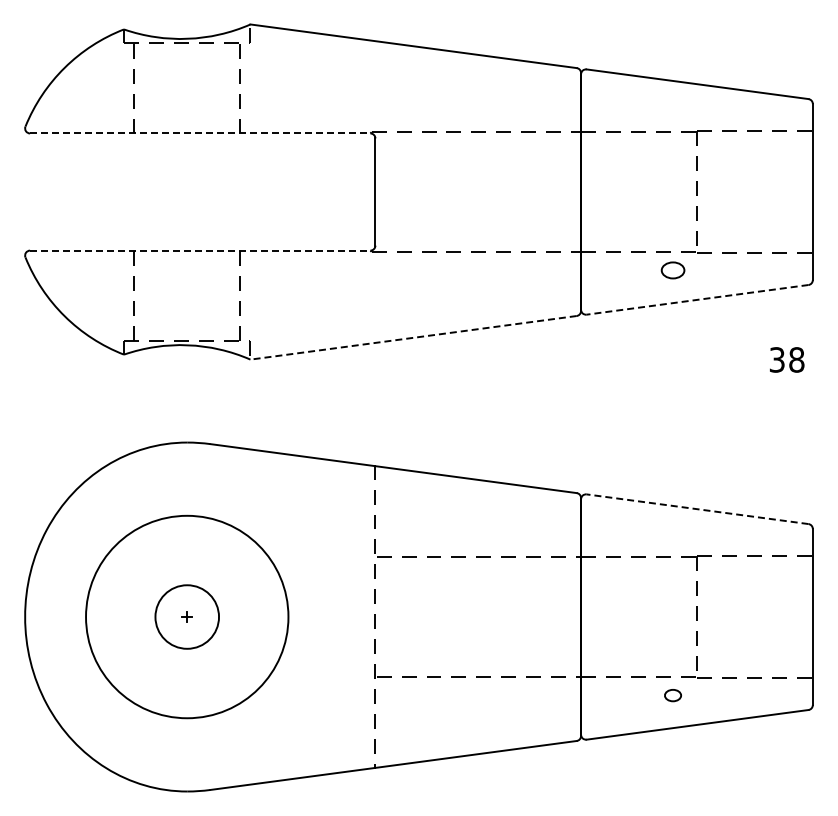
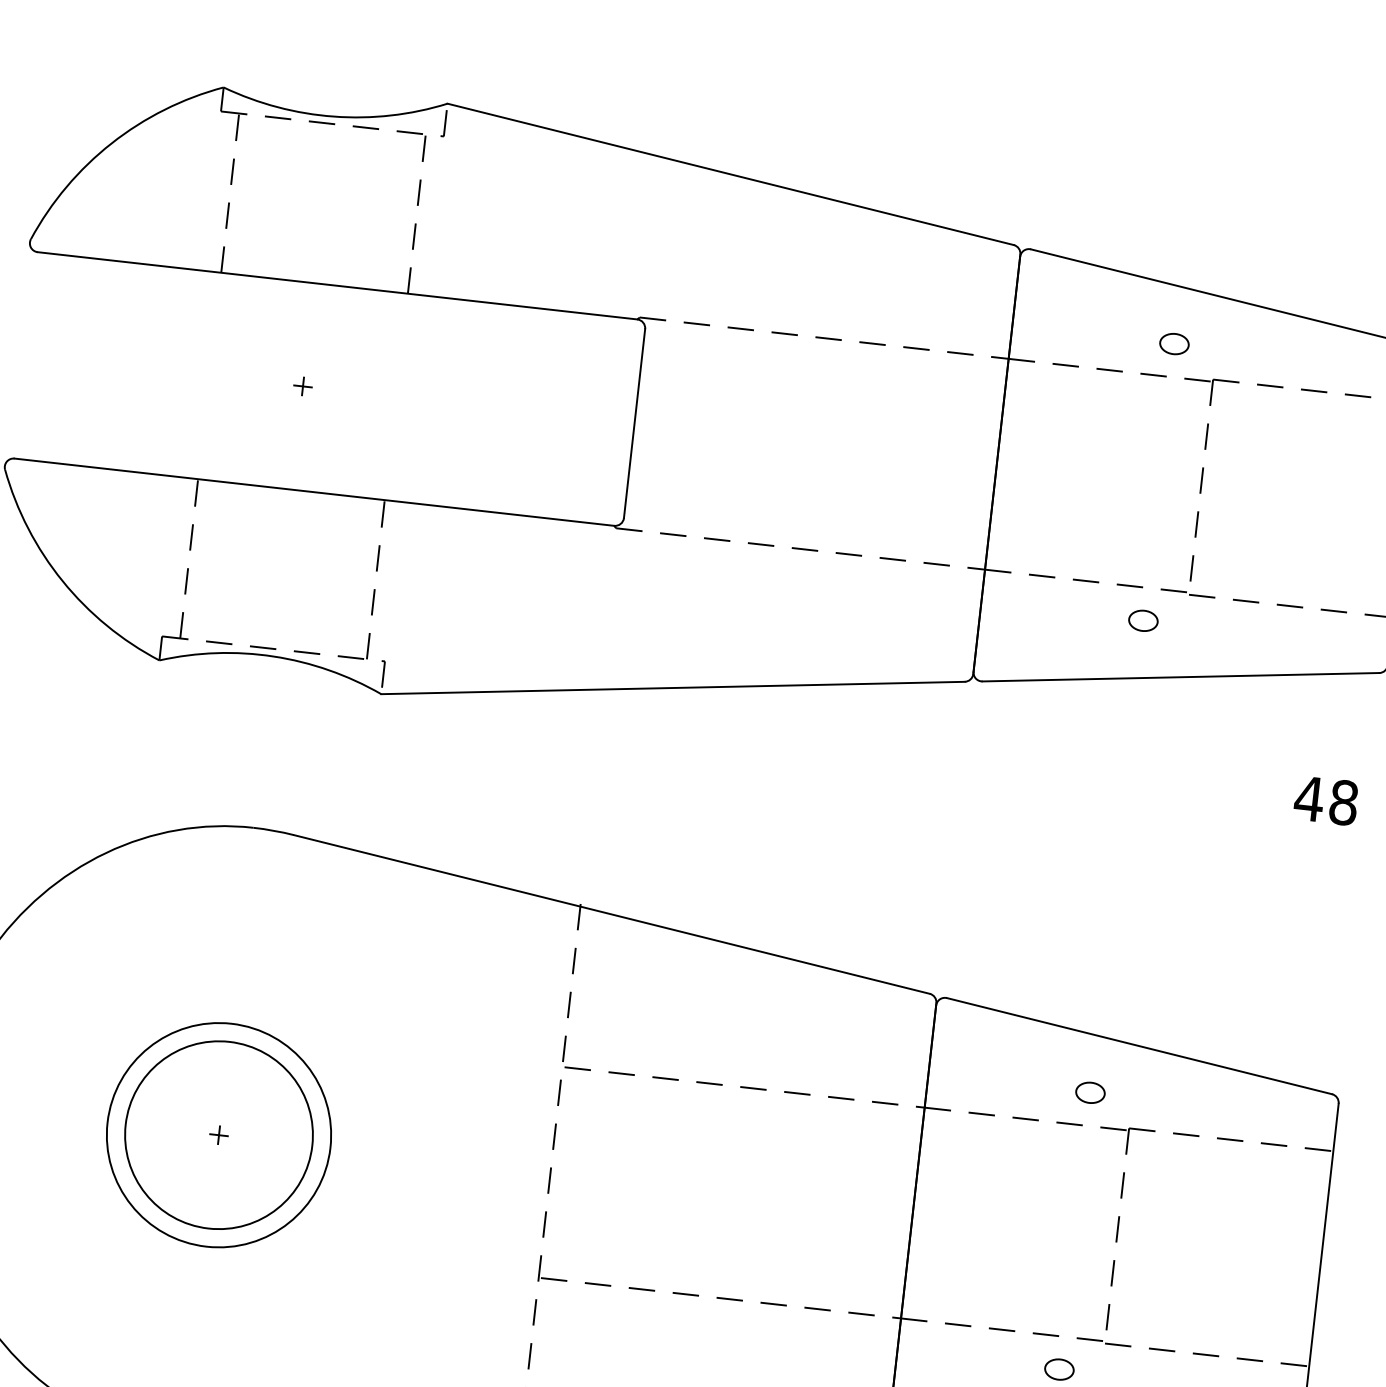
part: (672, 113) -> (1173, 343), added
line: (200, 133) -> (337, 285), dashed -> solid
part: (186, 191) -> (301, 385), added
line: (200, 250) -> (314, 492), dashed -> solid
part: (672, 270) -> (1142, 620), size x0.71
line: (697, 299) -> (1180, 676), dashed -> solid
line: (413, 337) -> (672, 687), dashed -> solid
text: (777, 359) -> (1309, 798), 38 -> 48
line: (697, 509) -> (1139, 1046), dashed -> solid
part: (672, 538) -> (1089, 1092), added
circle: (186, 616) -> (217, 1134), size x0.62
circle: (187, 617) -> (219, 1136), size x1.67

